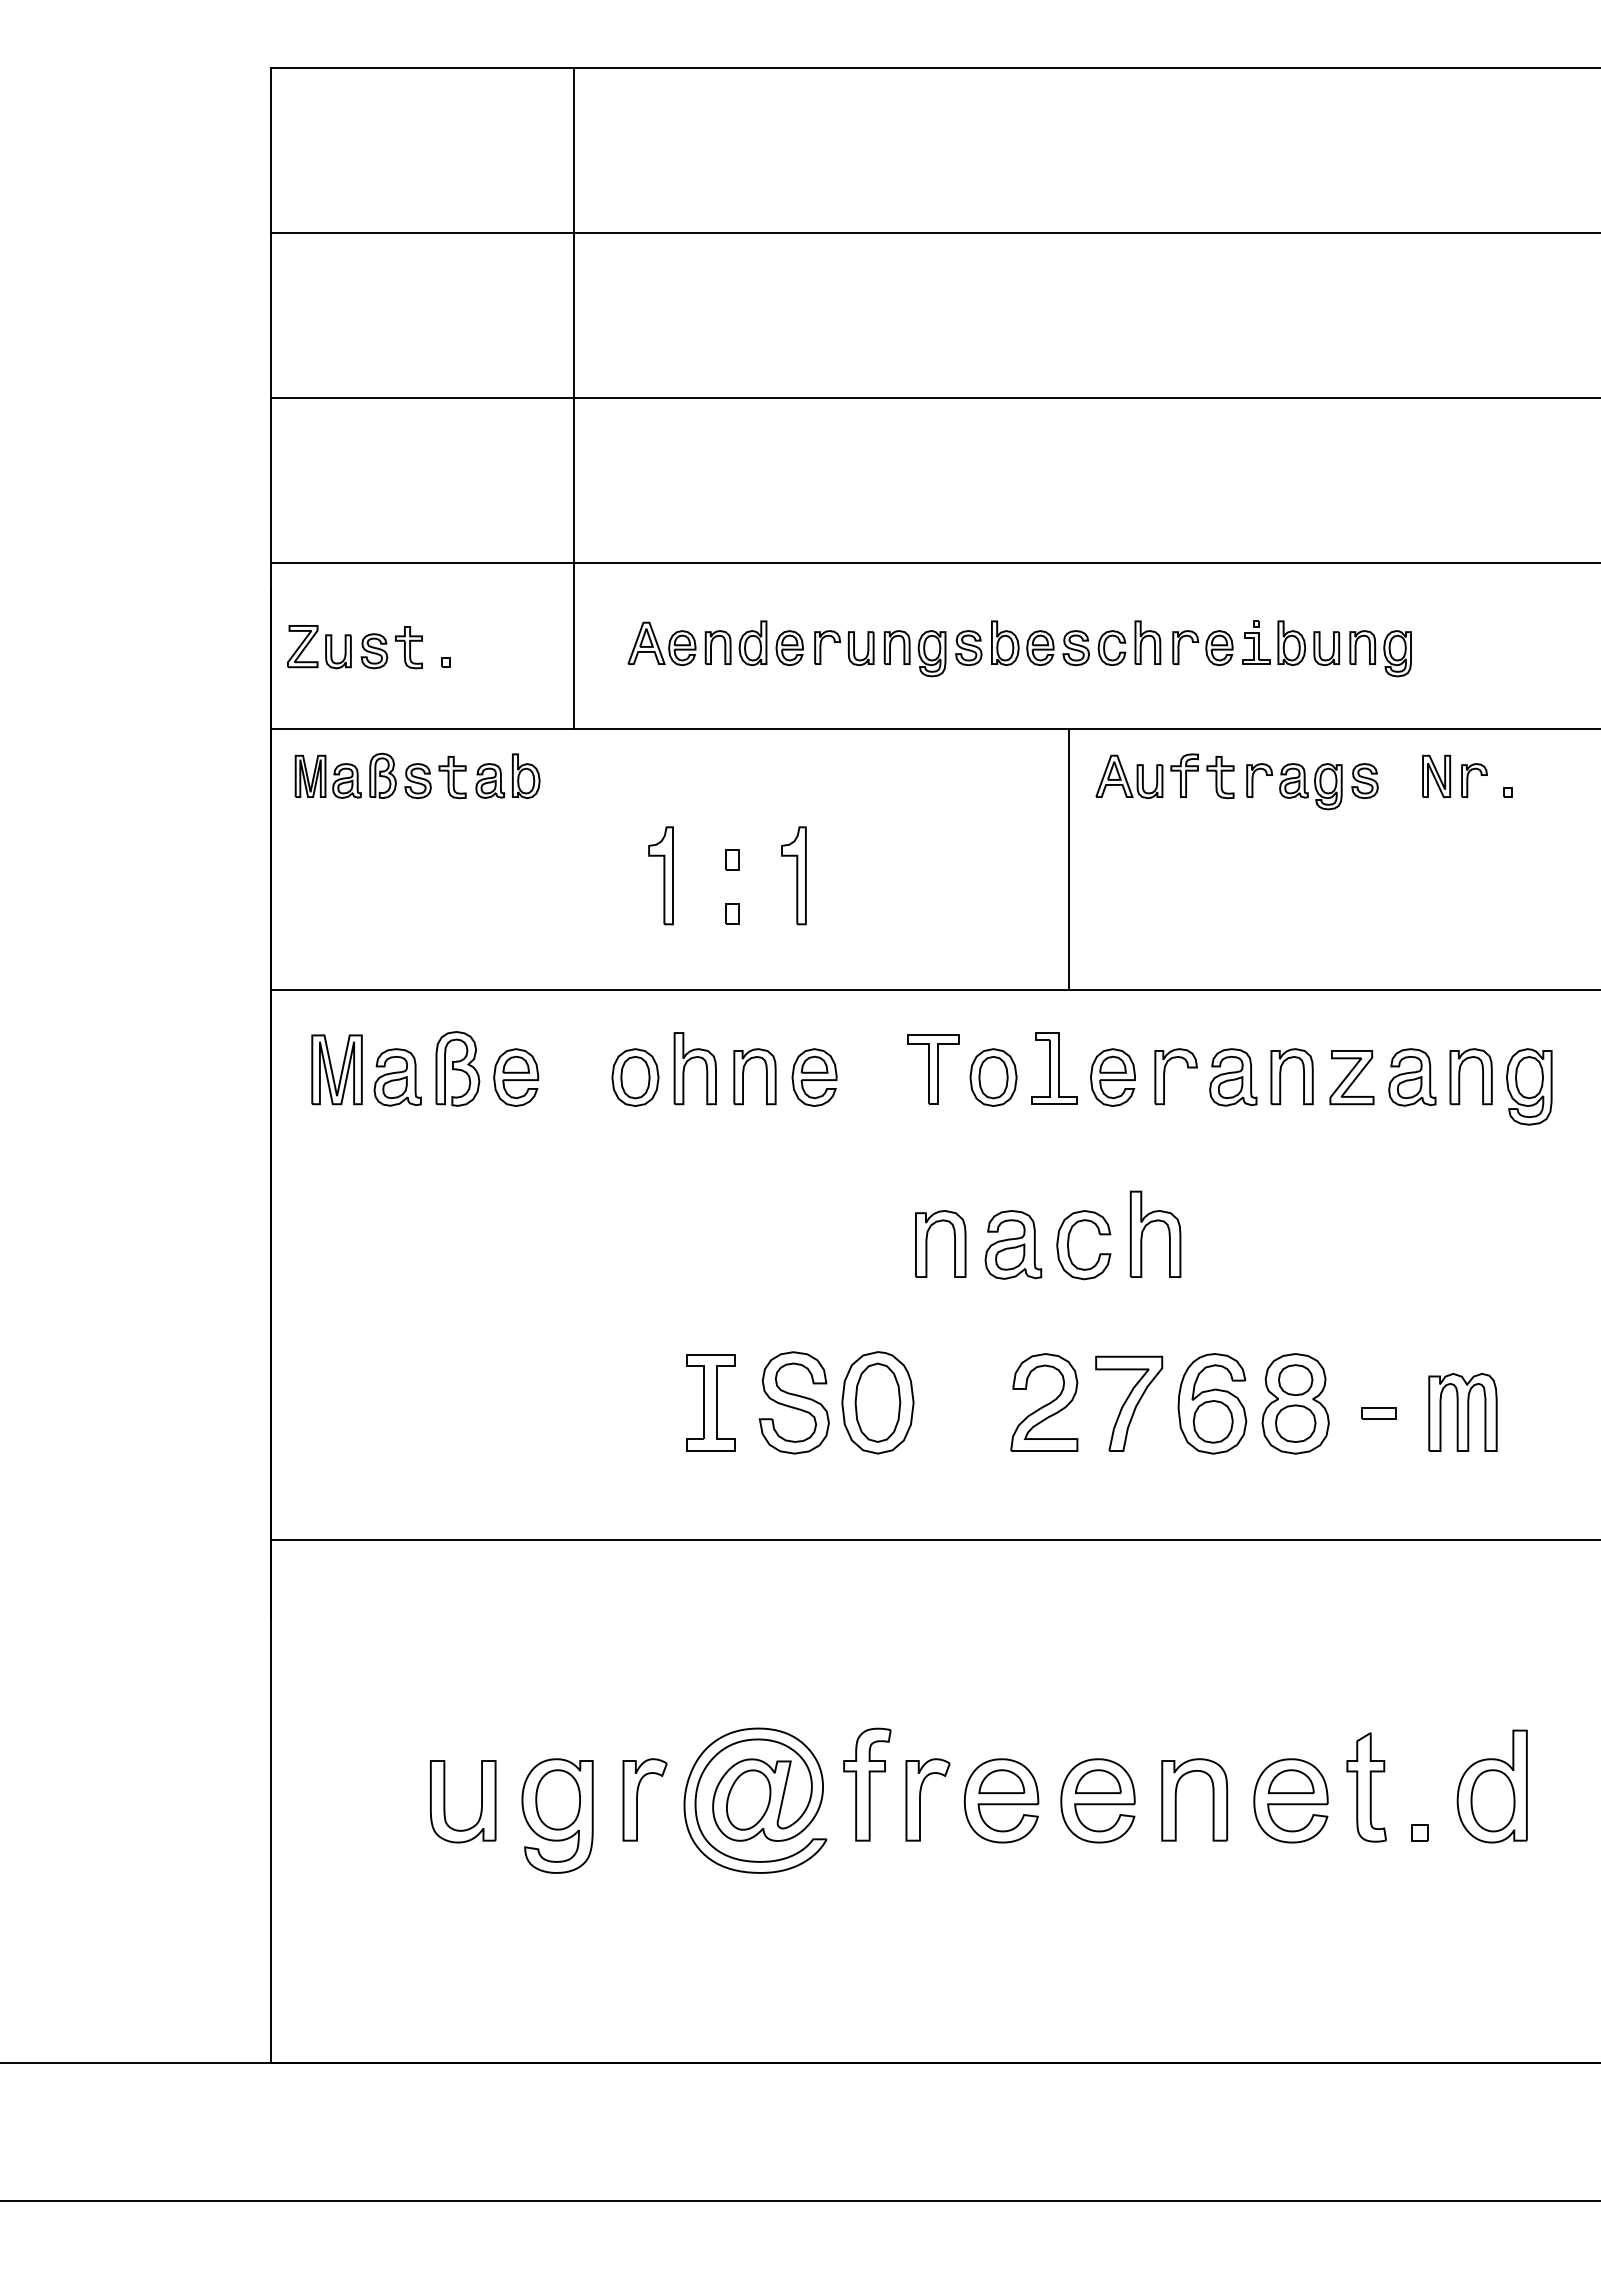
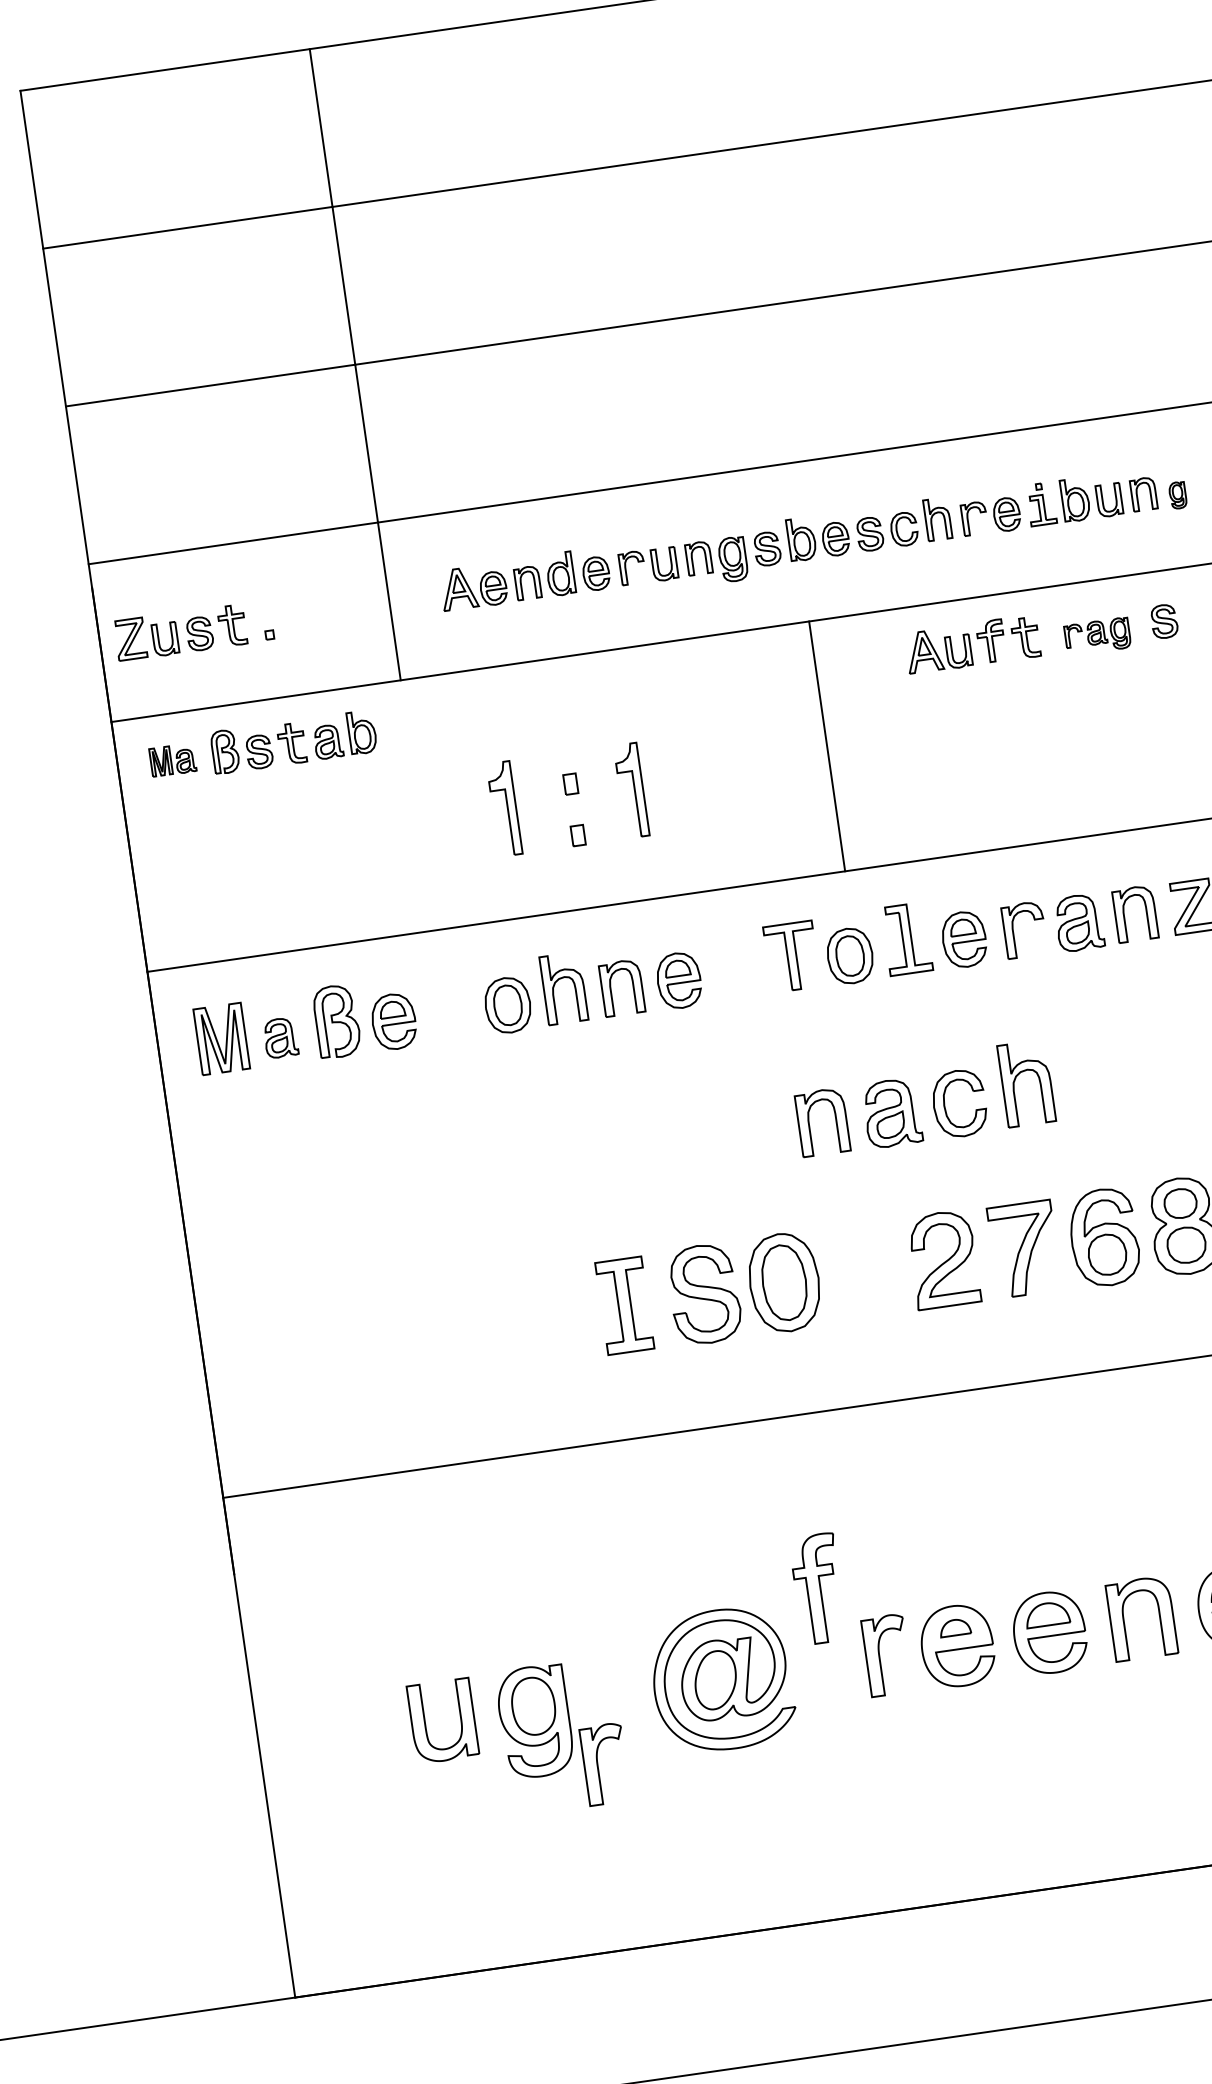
part: (1397, 653) -> (1177, 495), size x0.6
part: (327, 776) -> (172, 760), size x0.7
part: (1294, 786) -> (1097, 636), size x0.7
line: (1068, 859) -> (826, 746), moved
part: (397, 1077) -> (280, 1038), size x0.7
part: (1001, 1781) -> (954, 1627), size x0.7
part: (867, 1784) -> (818, 1588), moved
part: (637, 1799) -> (597, 1764), moved

